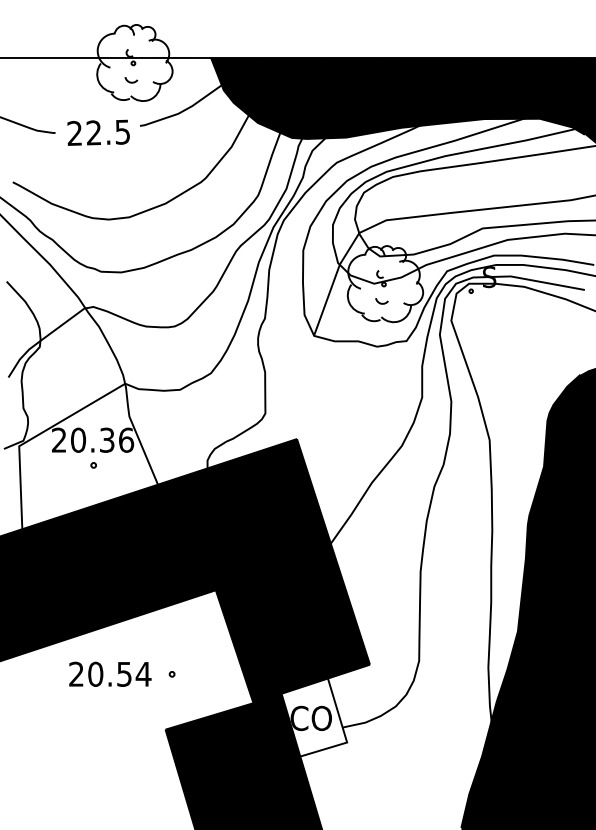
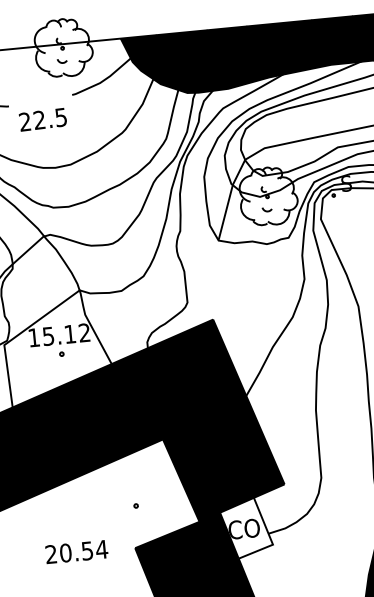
text: (98, 132) -> (42, 119), moved
text: (93, 439) -> (59, 334), 20.36 -> 15.12
text: (110, 673) -> (76, 551), moved

